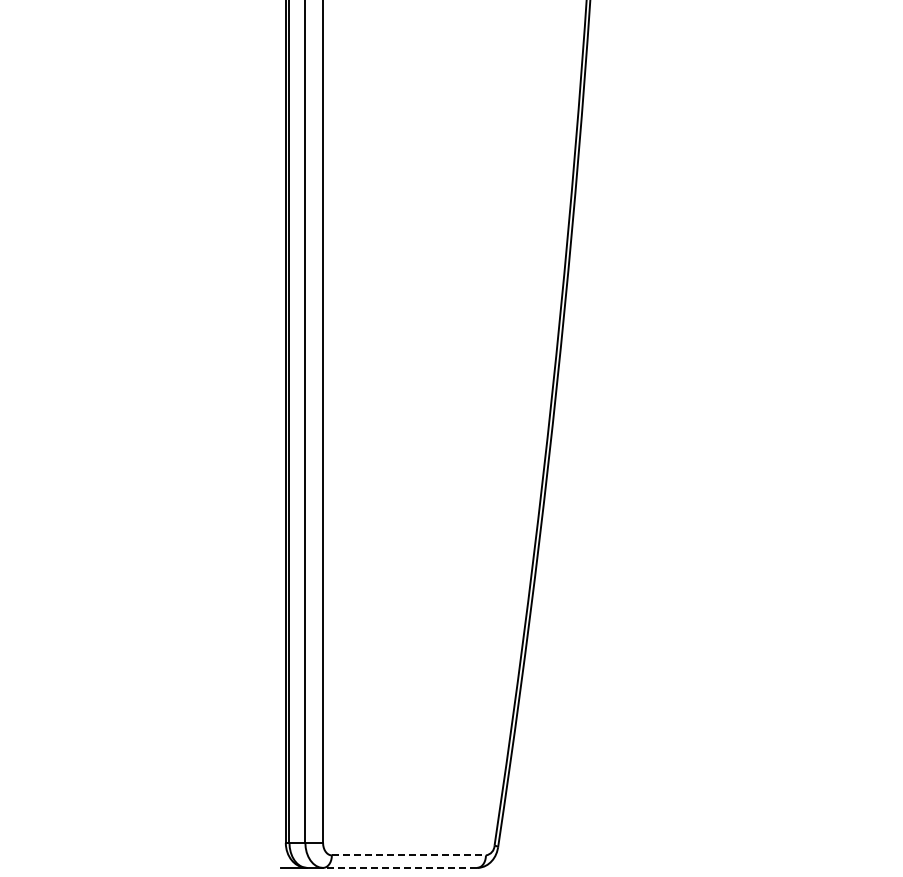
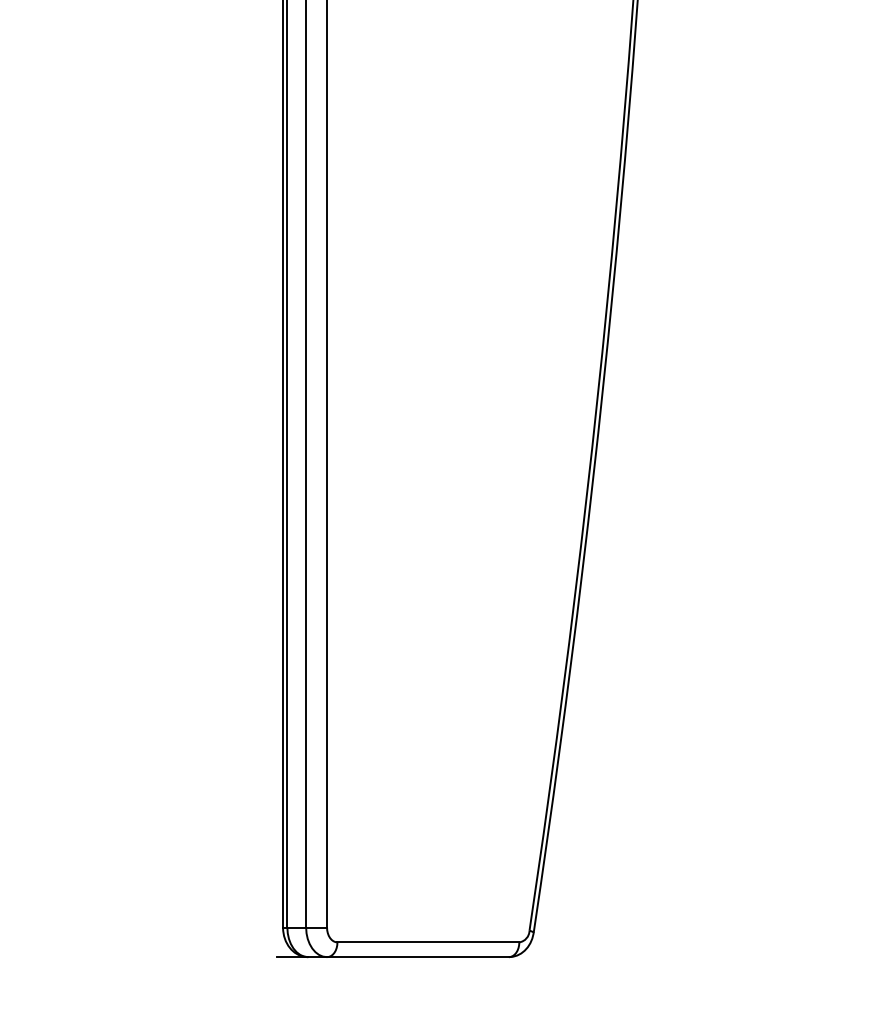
line: (409, 855) -> (429, 942), dashed -> solid
line: (399, 867) -> (417, 956), dashed -> solid

